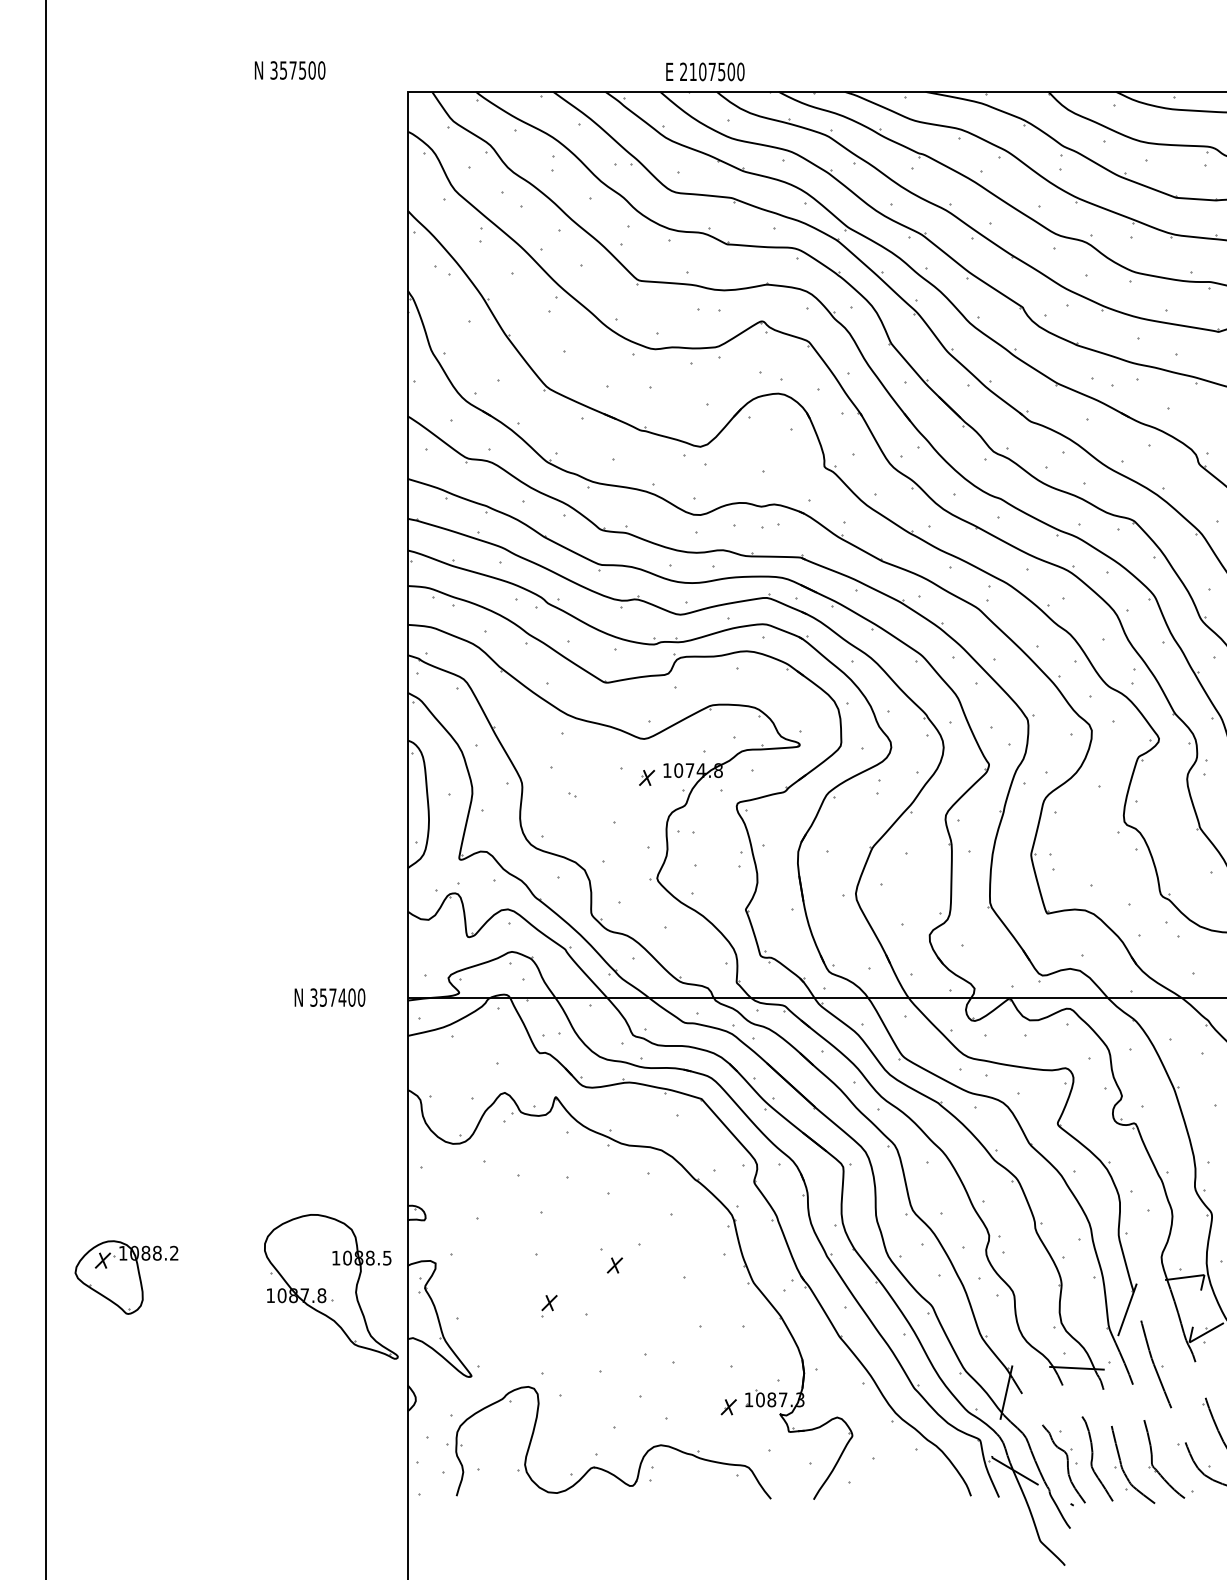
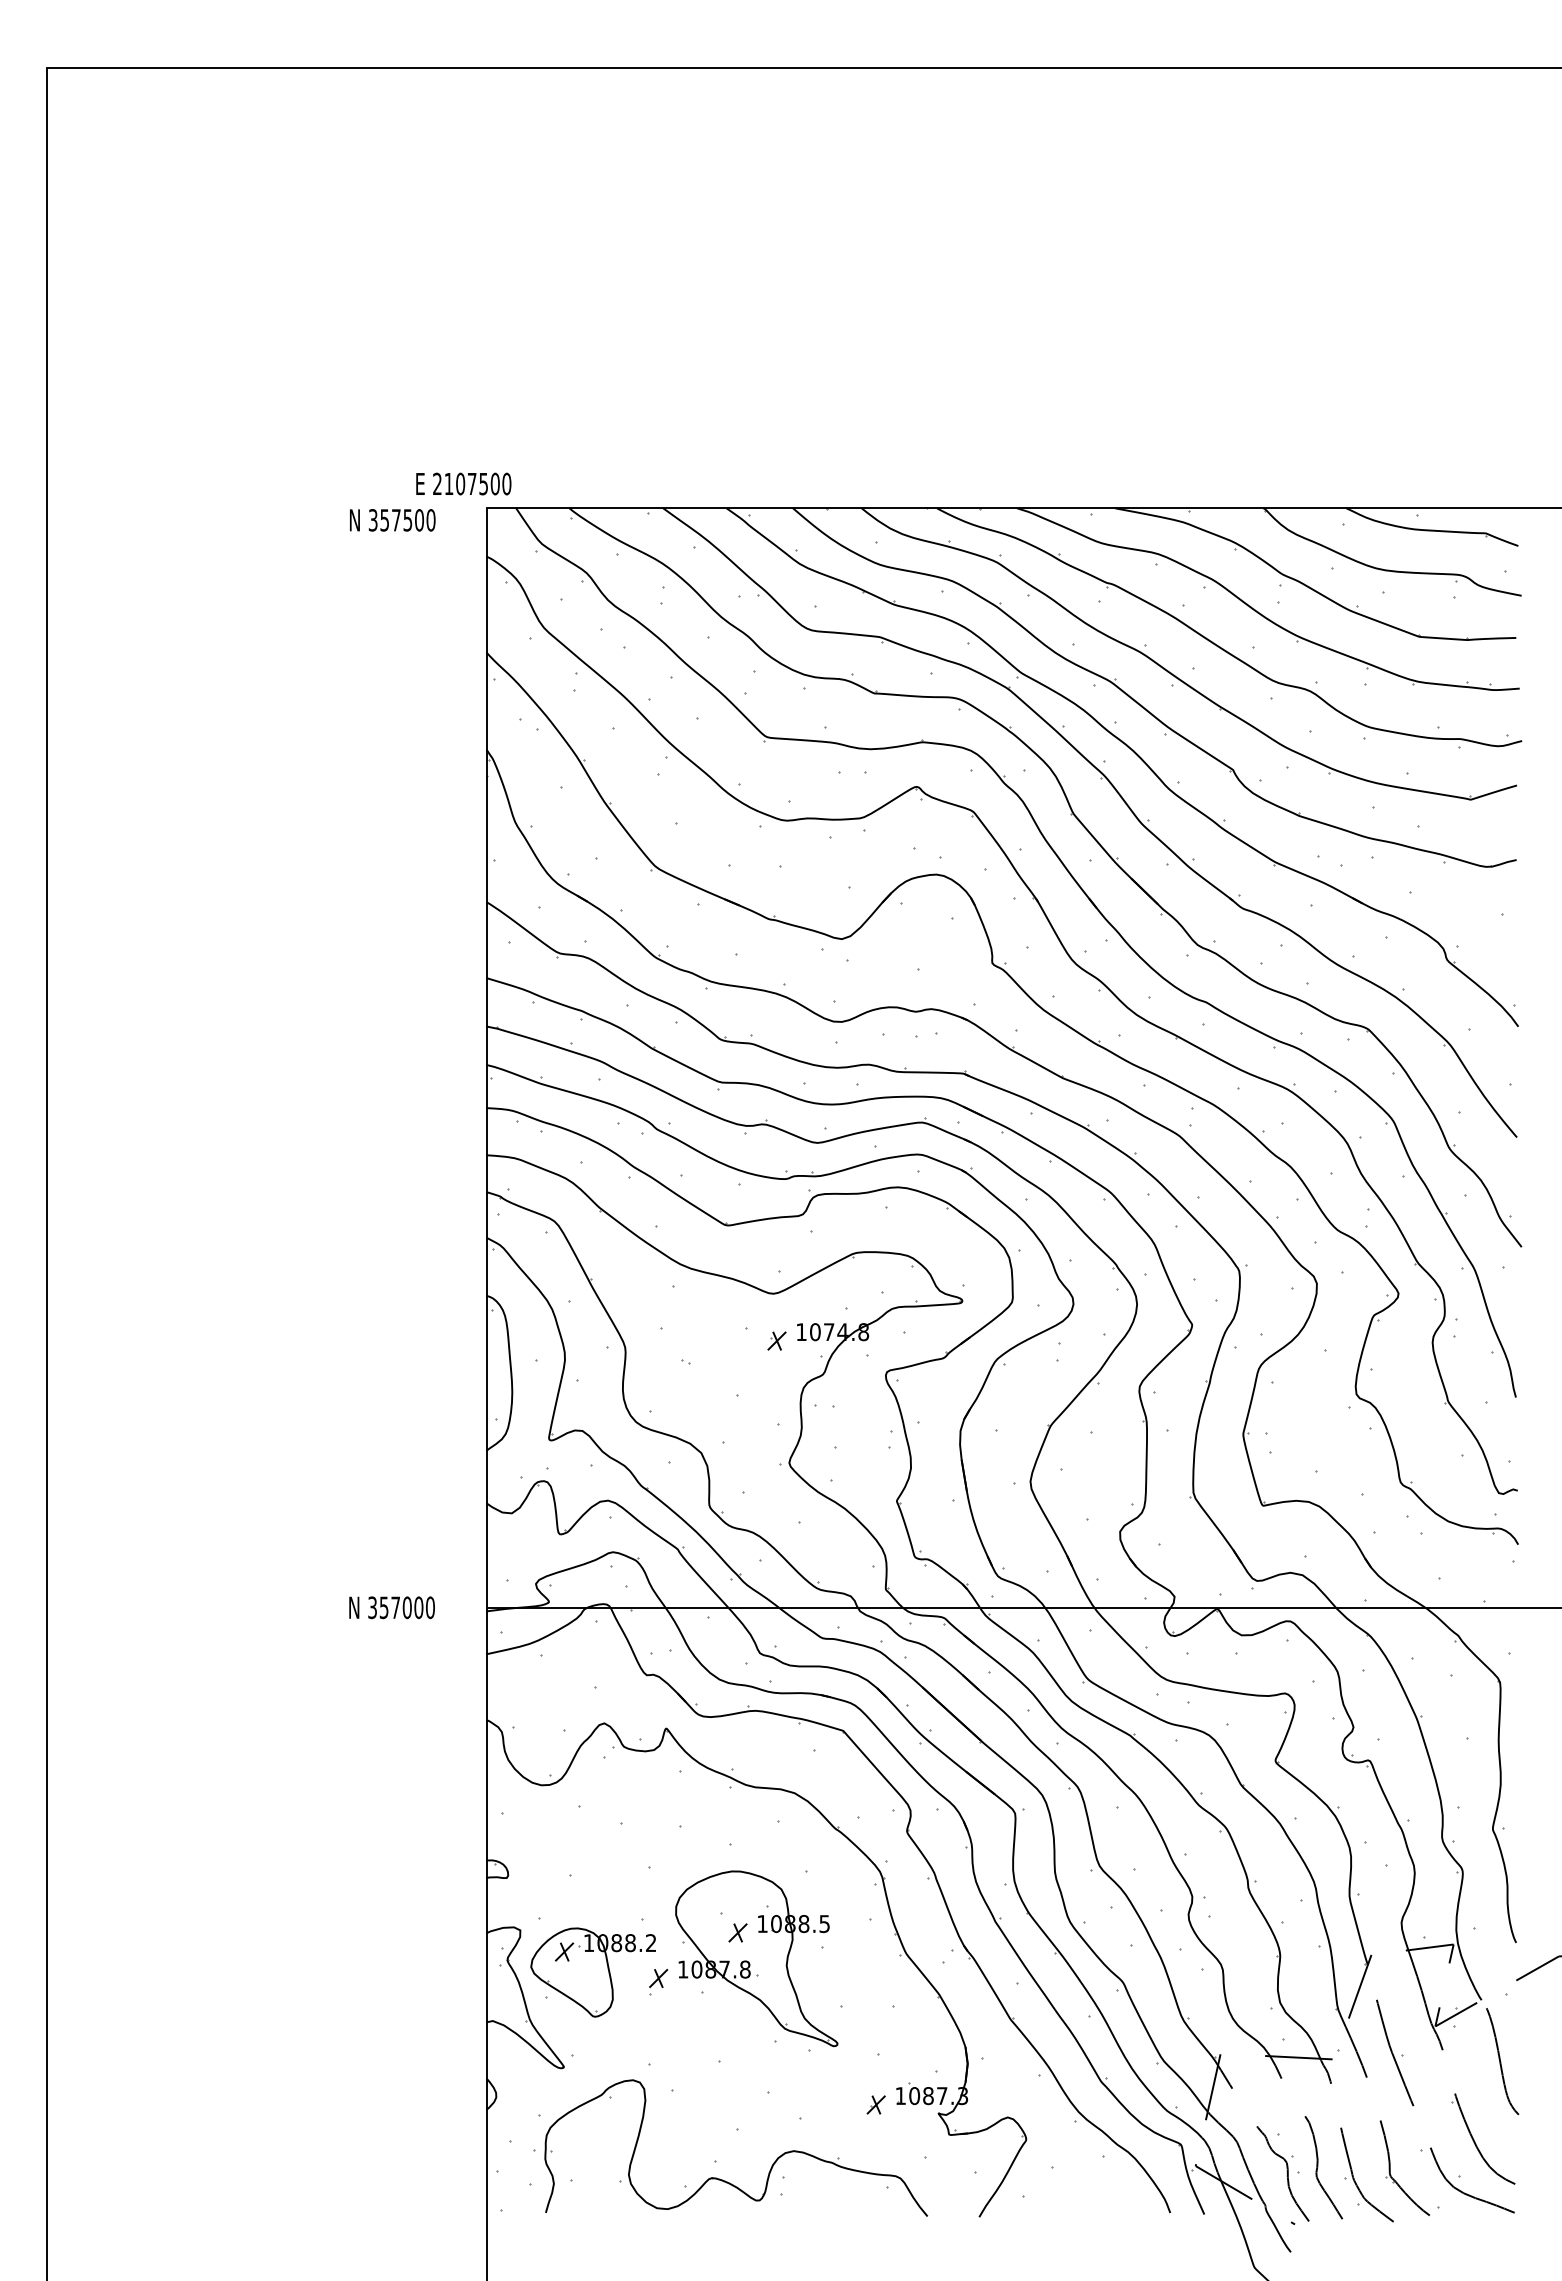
text: (289, 70) -> (392, 520), moved
text: (705, 71) -> (463, 483), moved
text: (342, 997) -> (407, 1607), 357400 -> 357000
part: (126, 1277) -> (592, 1972), moved
part: (331, 1286) -> (756, 1958), moved

